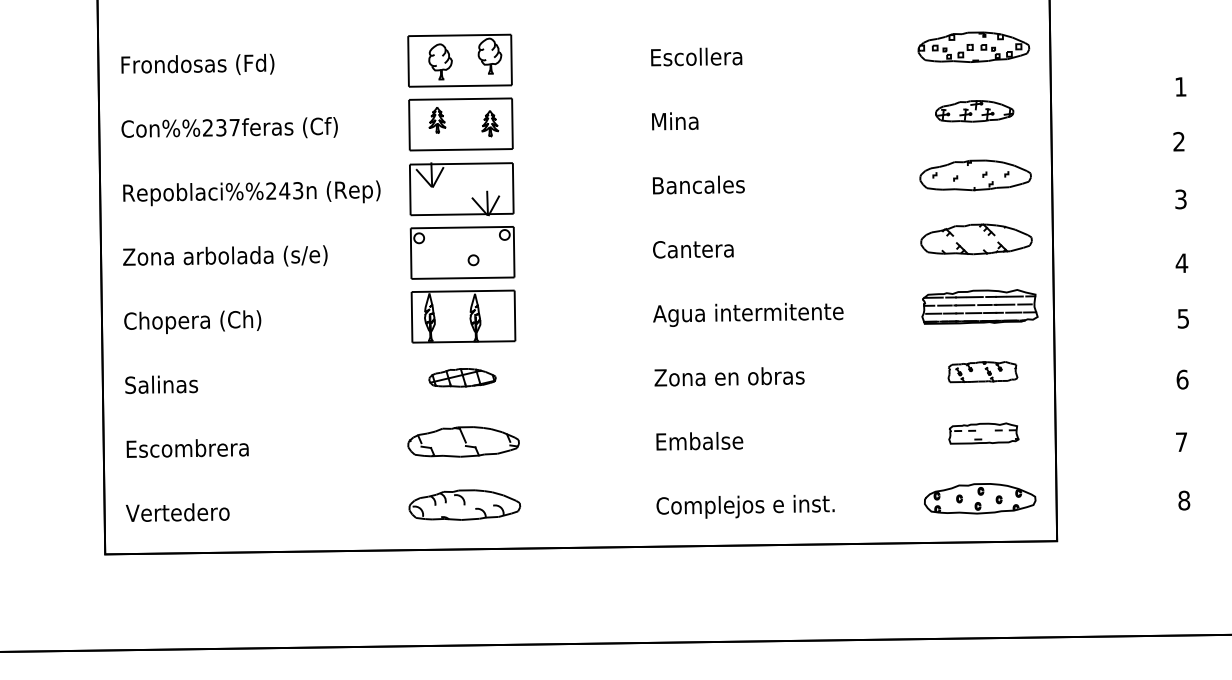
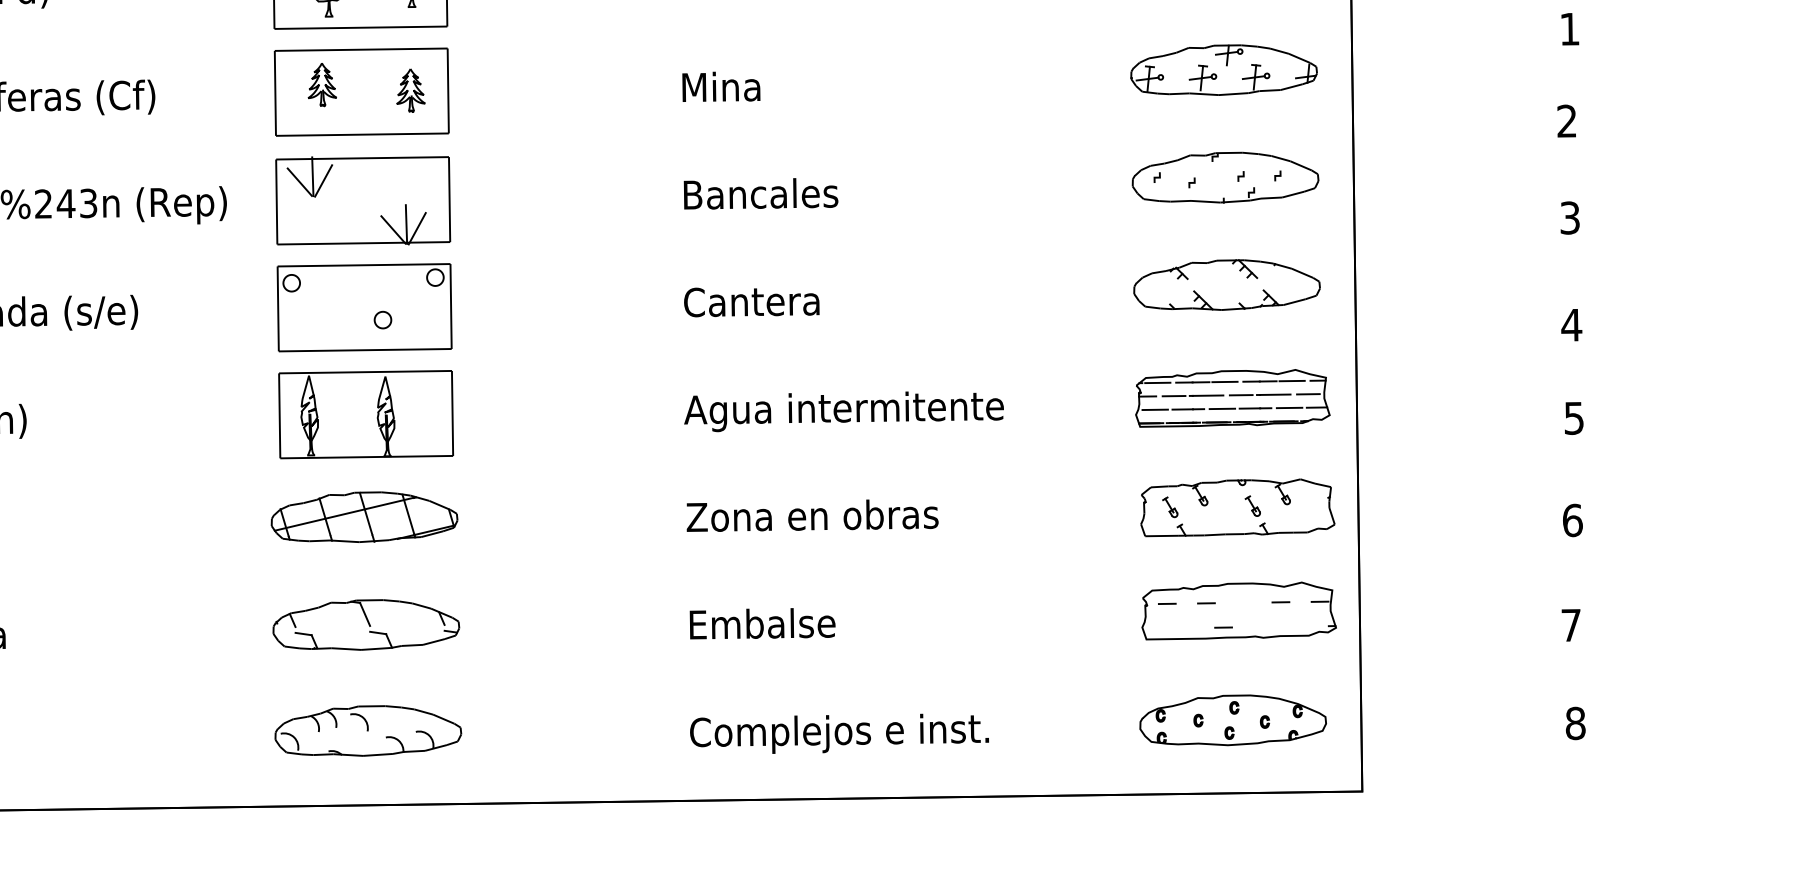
part: (974, 111) -> (1223, 70), size x1.43
part: (982, 371) -> (1237, 506), size x1.67
part: (462, 377) -> (364, 516), size x1.67
part: (983, 433) -> (1238, 610), size x1.67

